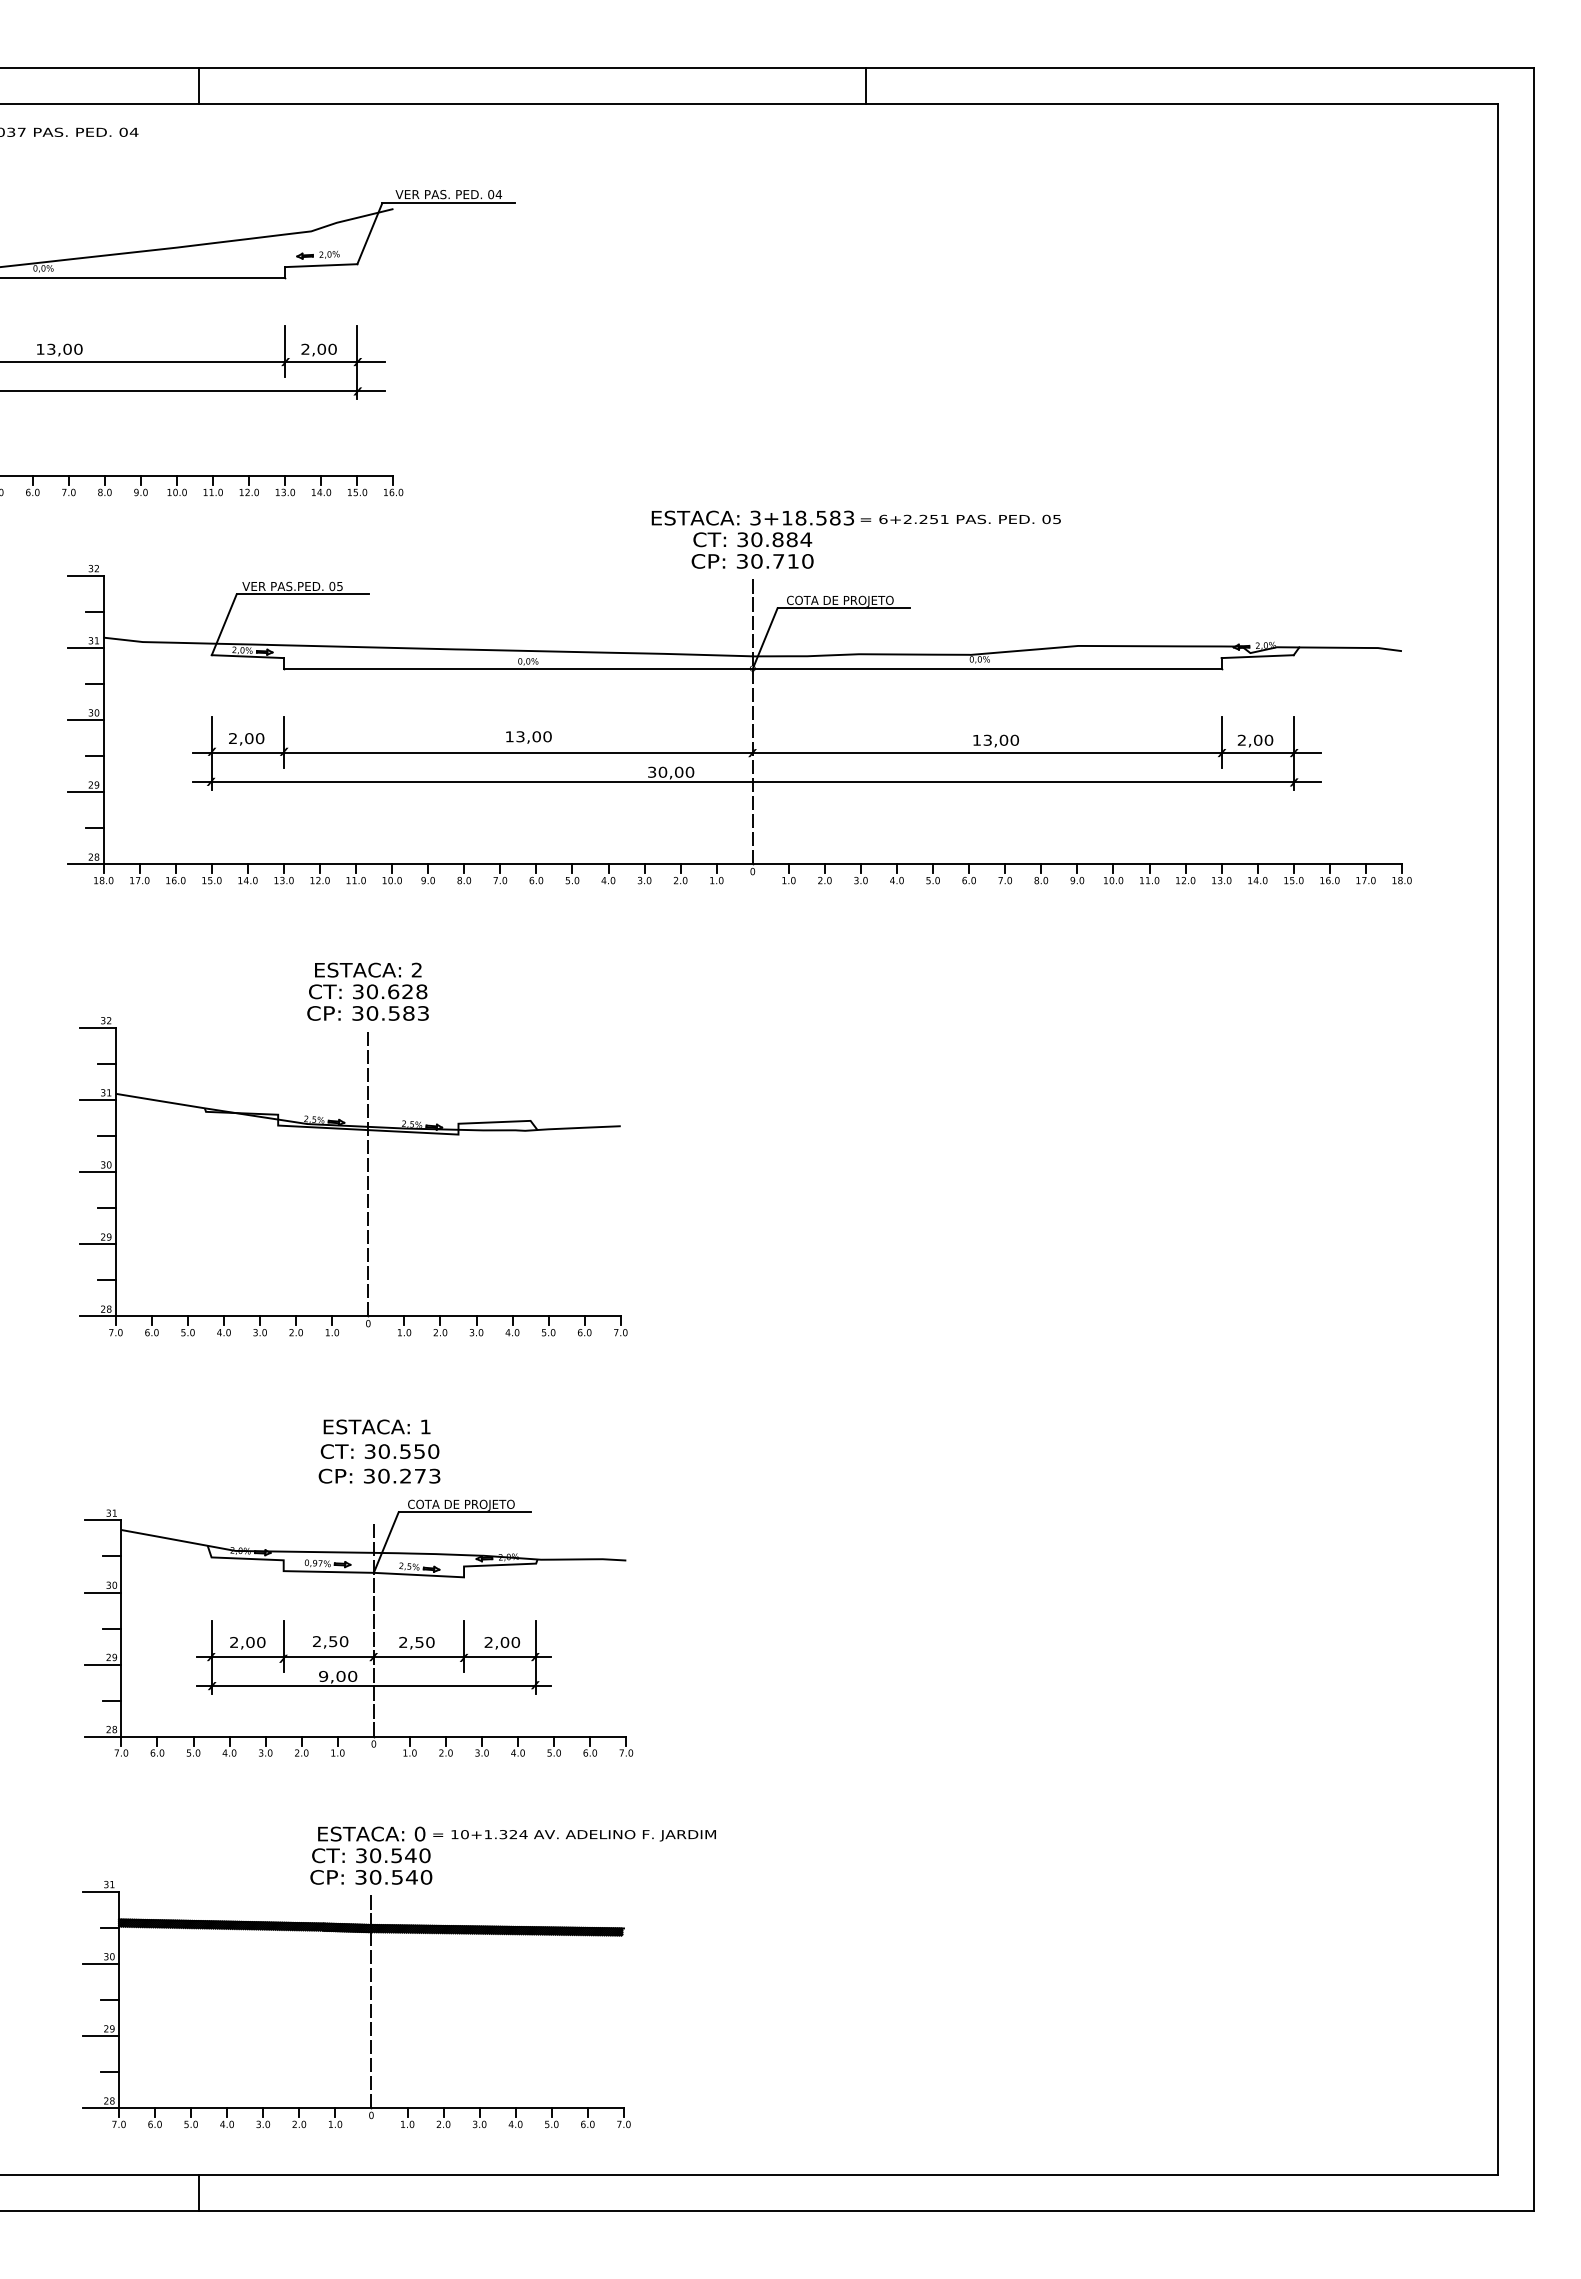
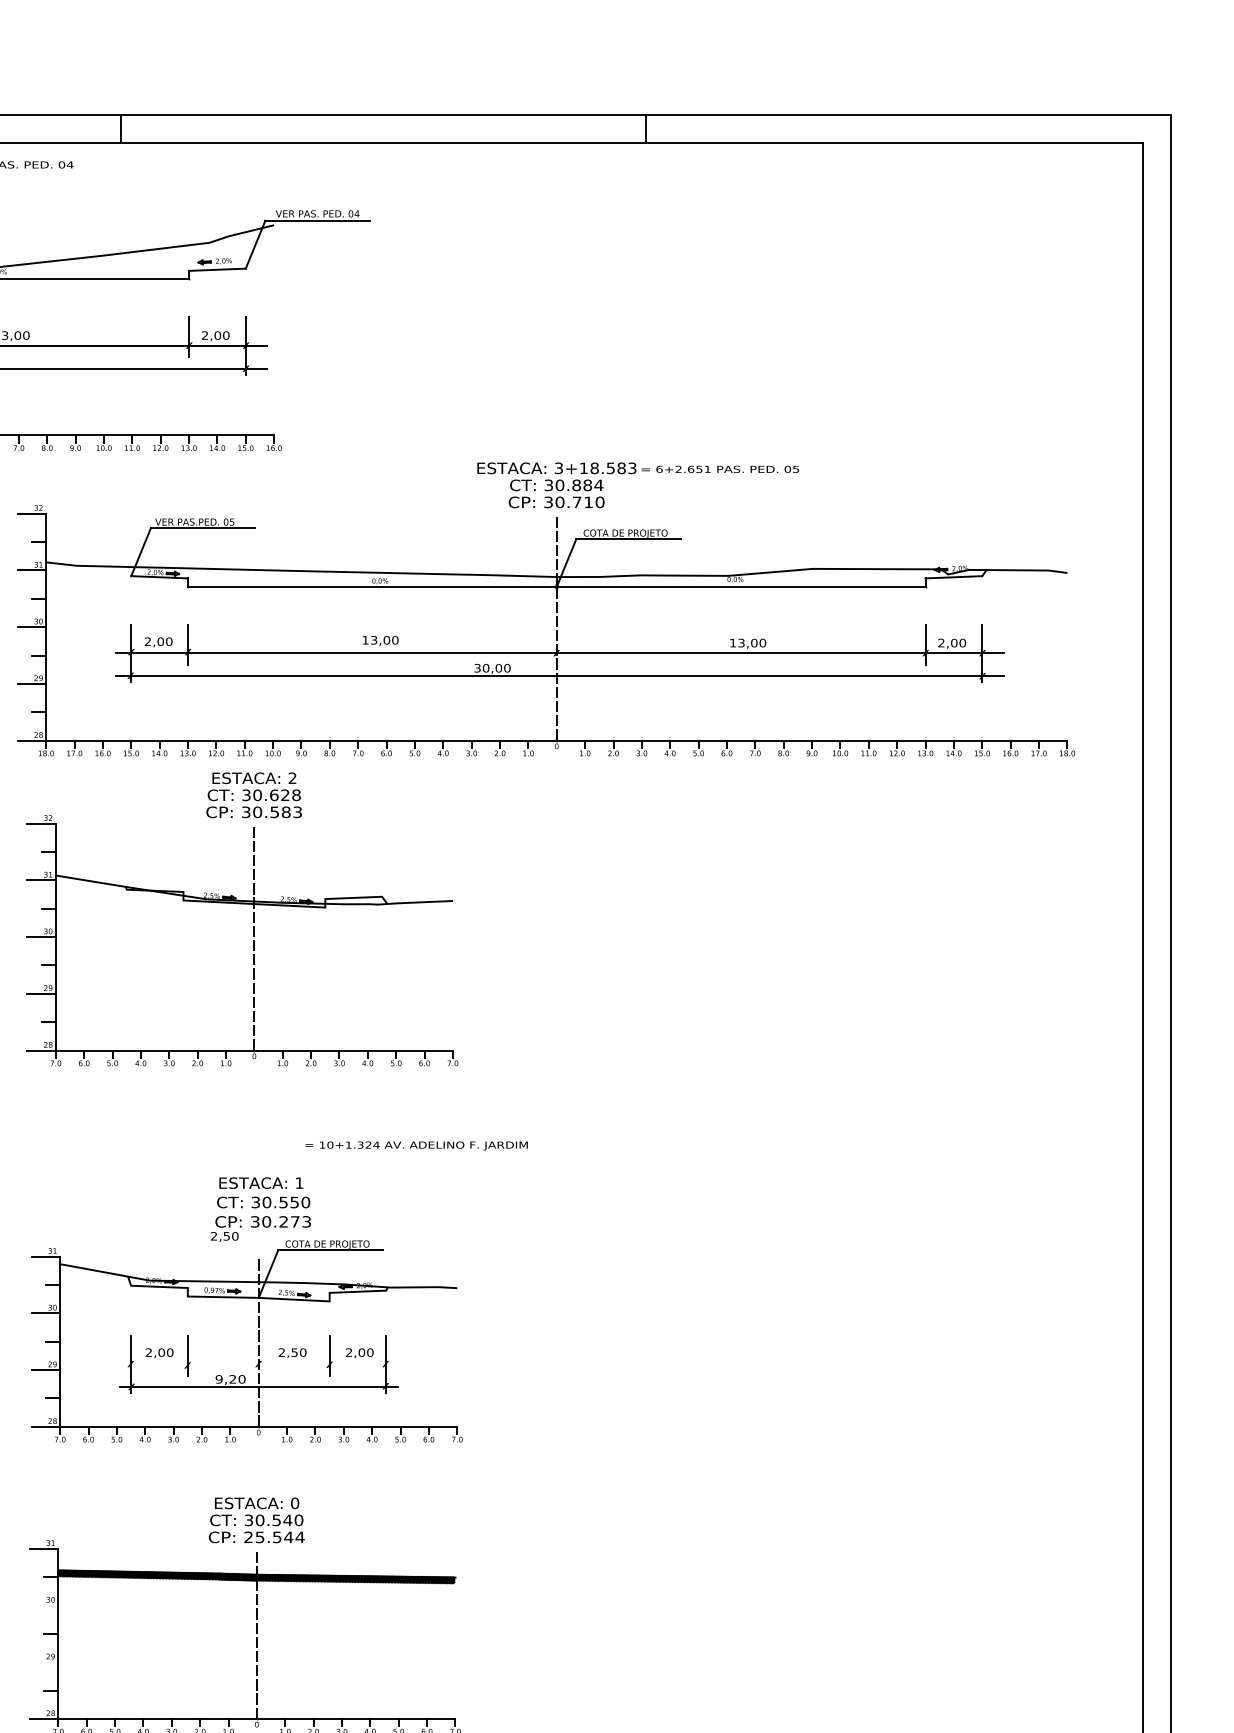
text: (923, 519) -> (691, 469), 6+2.251 -> 6+2.651
part: (367, 1149) -> (253, 919), moved
text: (330, 1642) -> (224, 1237), moved
line: (374, 1657) -> (259, 1364), removed
text: (340, 1676) -> (232, 1379), 9,00 -> 9,20
text: (574, 1835) -> (416, 1145), moved
text: (393, 1877) -> (274, 1537), 30.540 -> 25.544
line: (100, 1963) -> (43, 1605), removed
line: (100, 2036) -> (43, 1662), removed

